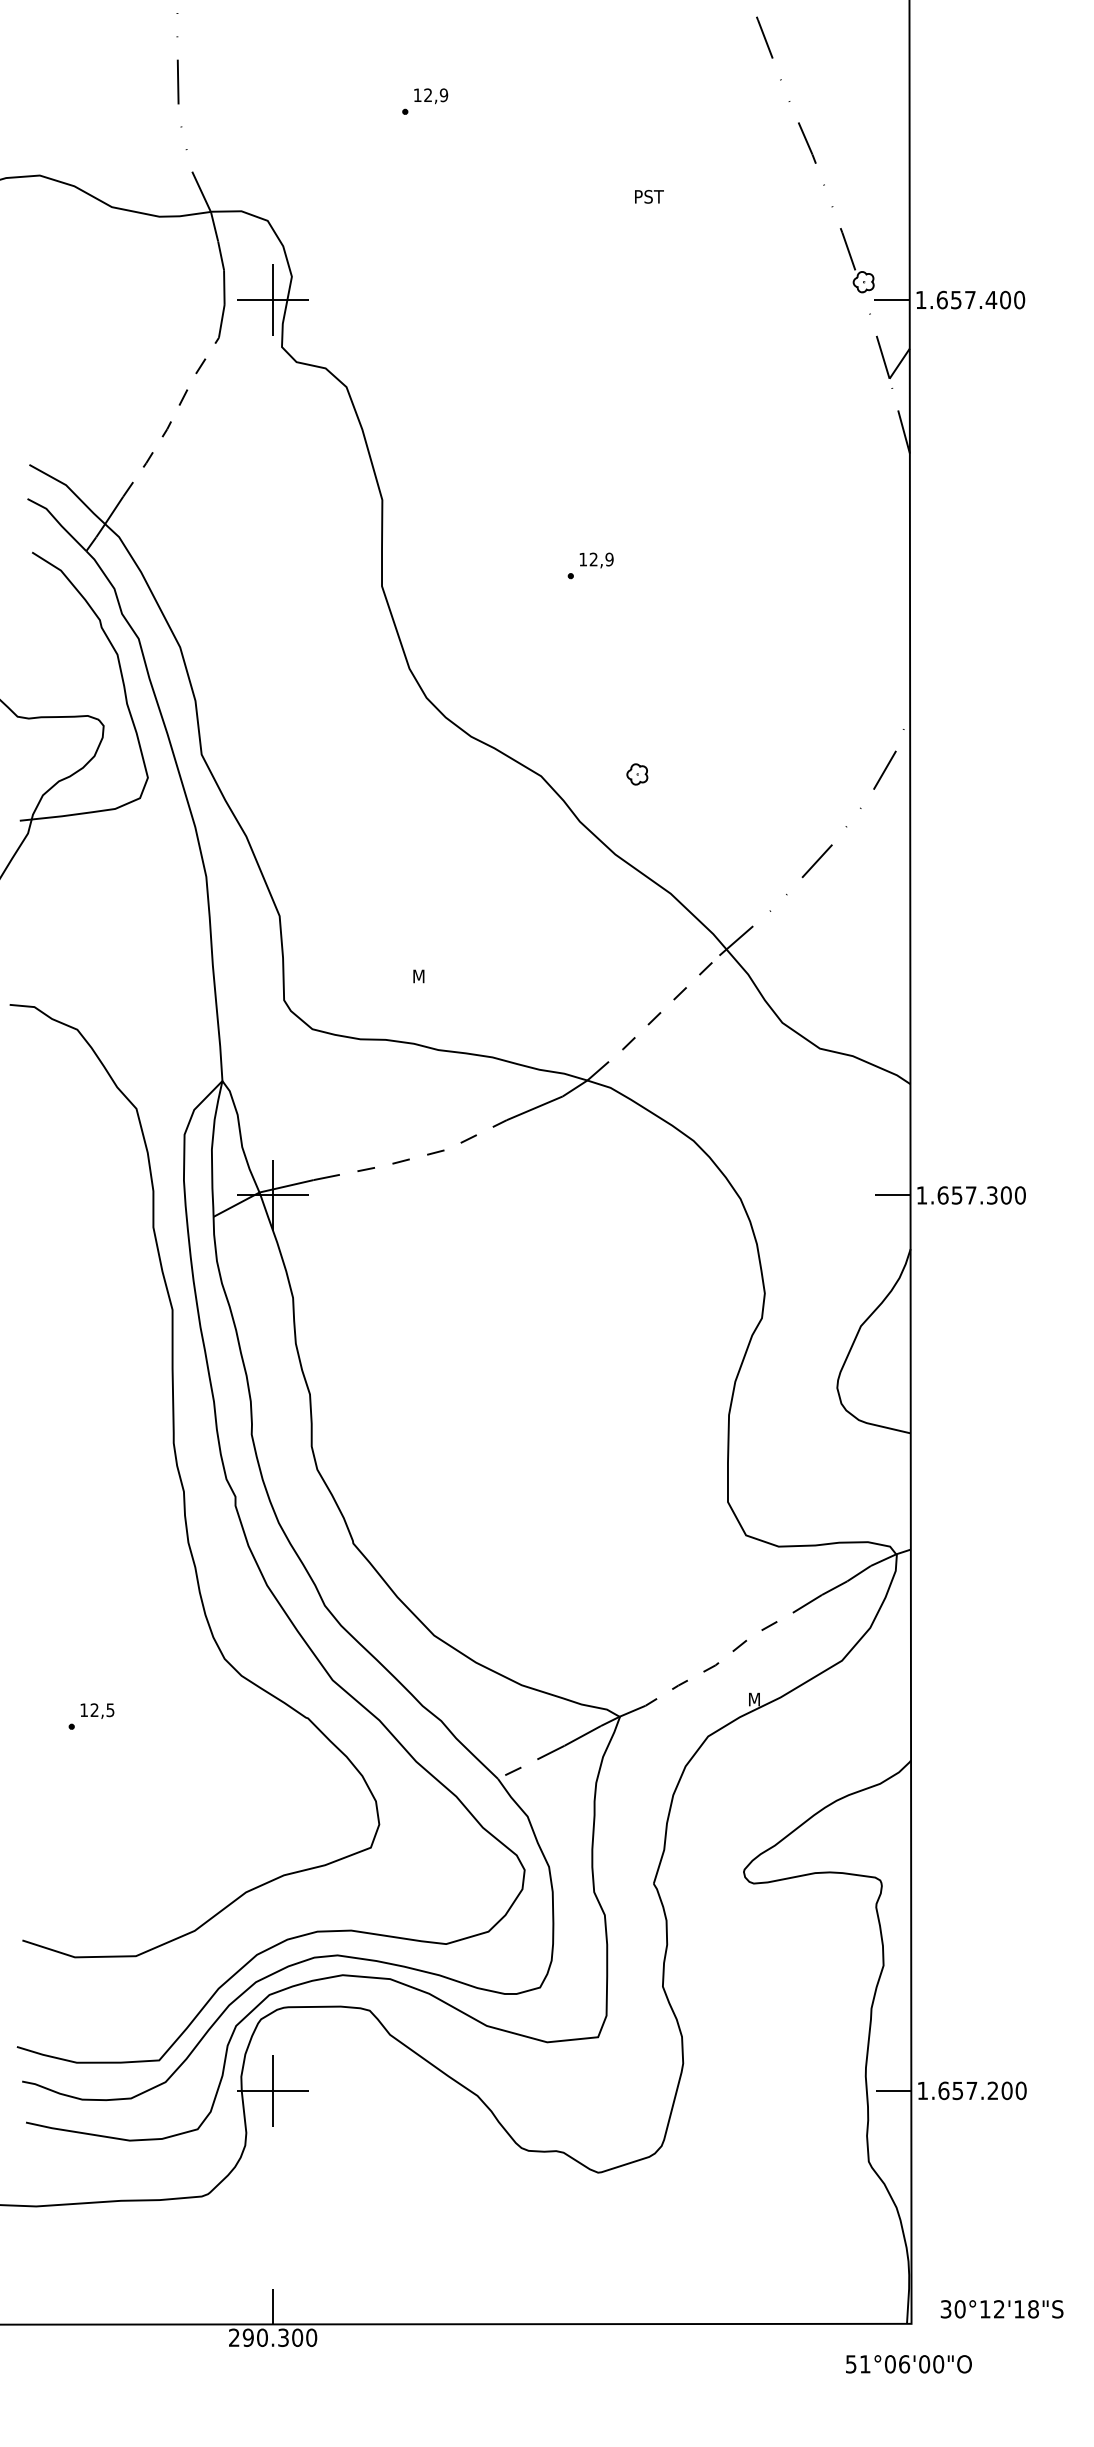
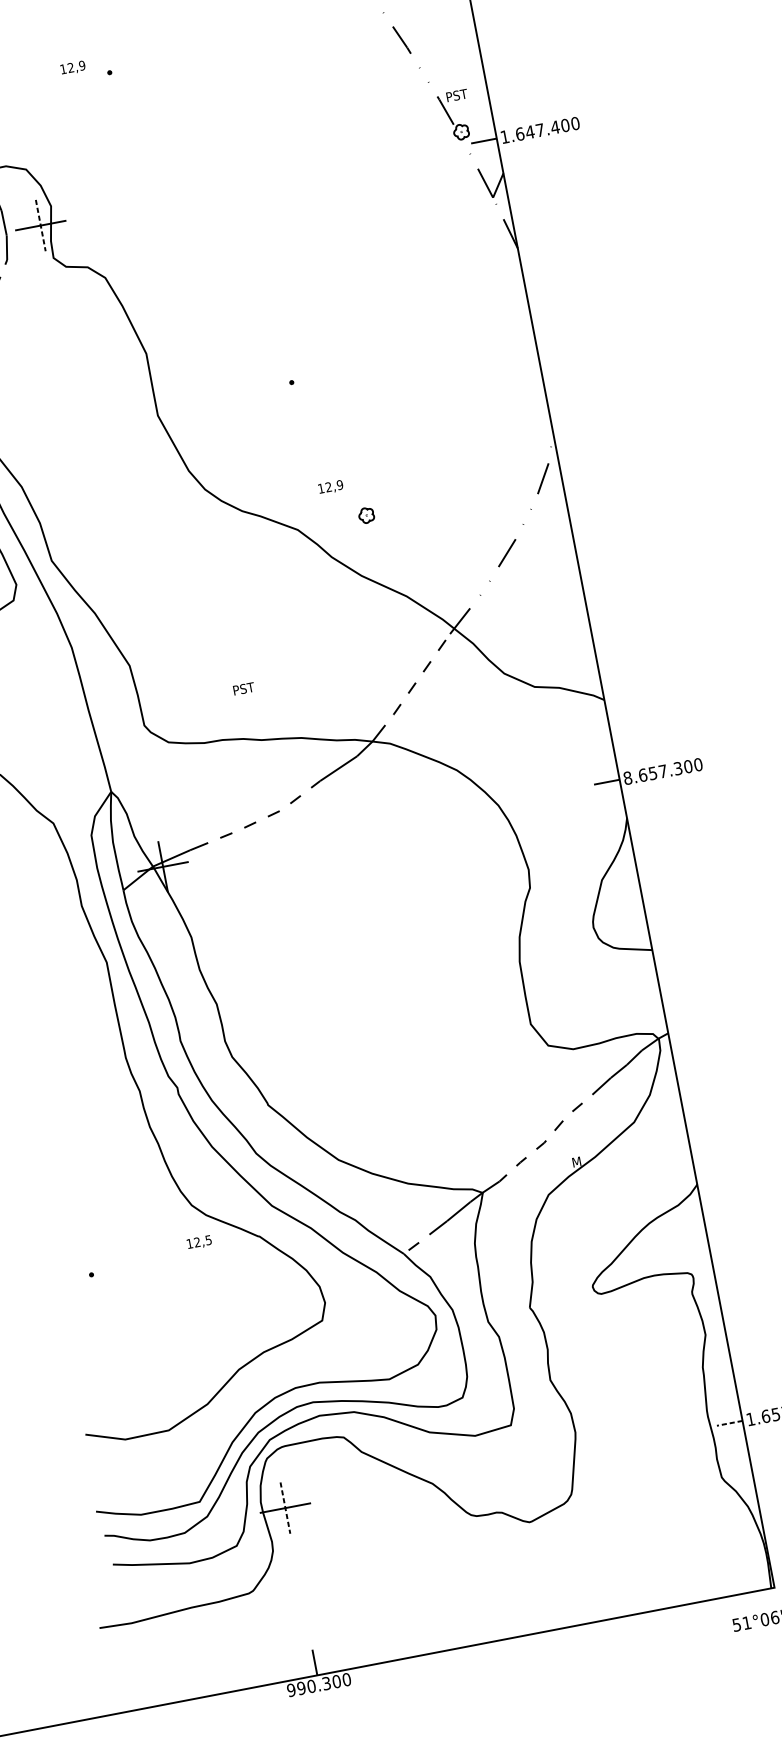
text: (431, 96) -> (73, 68), moved
text: (649, 196) -> (457, 95), moved
line: (273, 300) -> (41, 225), solid -> dashed
text: (956, 300) -> (530, 132), 1.657.400 -> 1.647.400
text: (596, 560) -> (330, 487), moved
text: (428, 976) -> (244, 688), M -> PST
text: (921, 1195) -> (627, 778), 1.657.300 -> 8.657.300
text: (97, 1710) -> (199, 1242), moved
line: (273, 2090) -> (285, 1507), solid -> dashed
line: (893, 2090) -> (729, 1423), solid -> dashed
text: (233, 2337) -> (290, 1690), 290.300 -> 990.300

